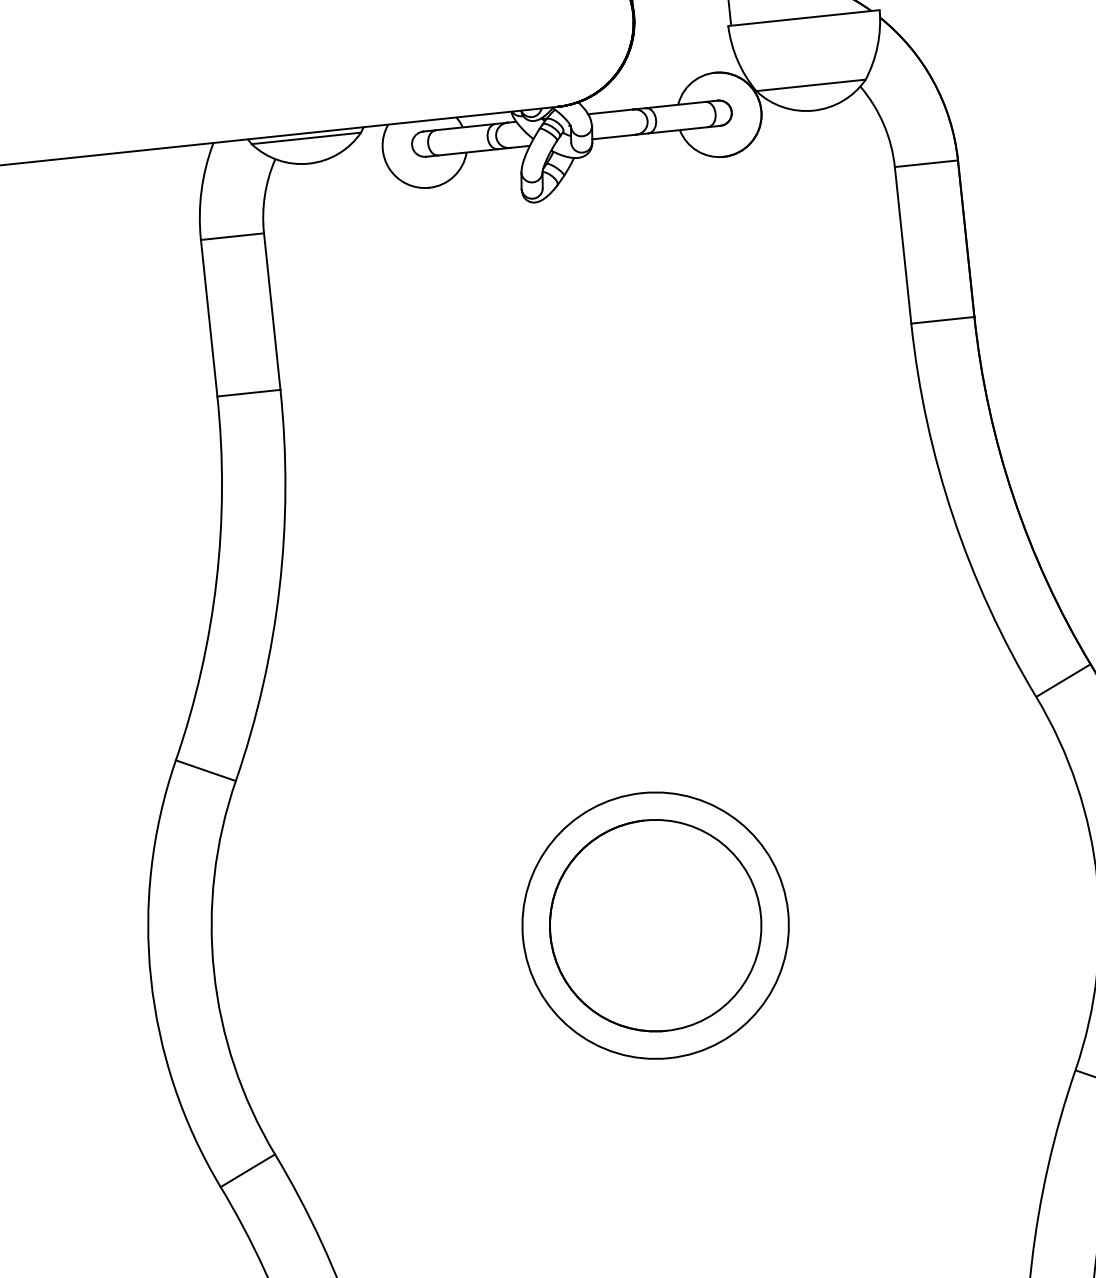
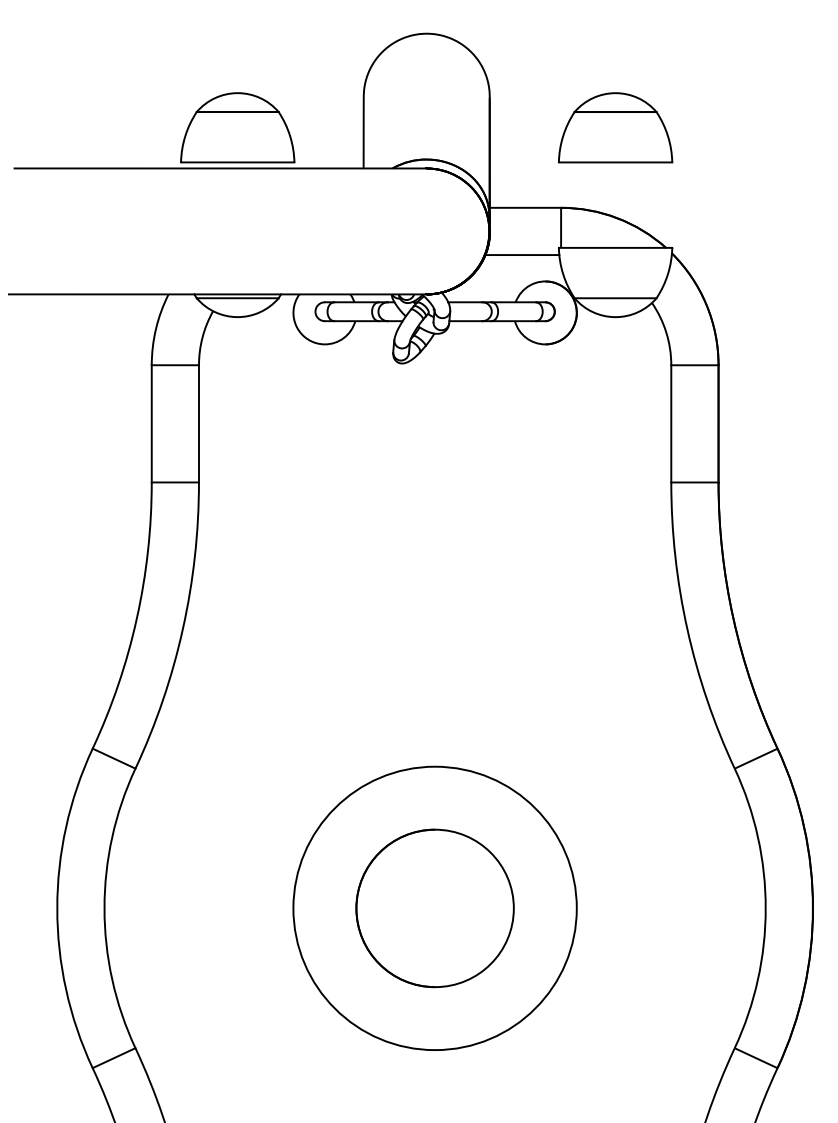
line: (680, 41) -> (522, 255), added
circle: (654, 925) -> (434, 908), size x1.43

